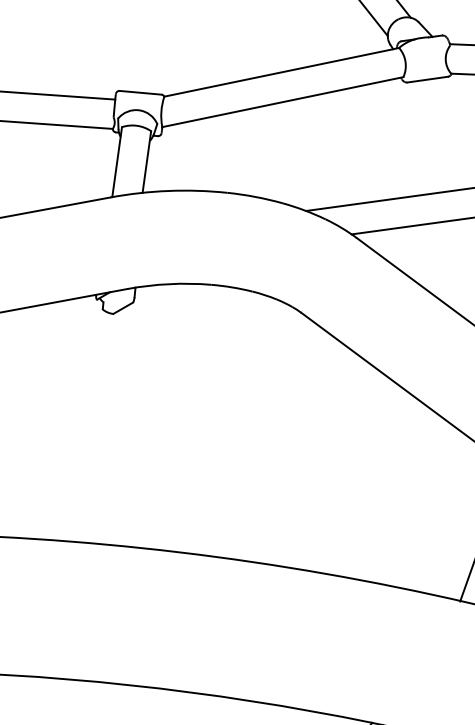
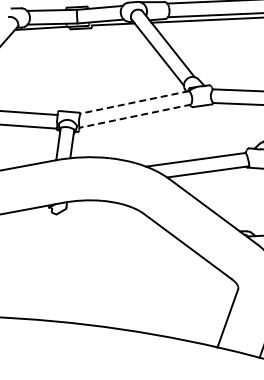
line: (281, 72) -> (134, 102), solid -> dashed
line: (281, 102) -> (134, 116), solid -> dashed

